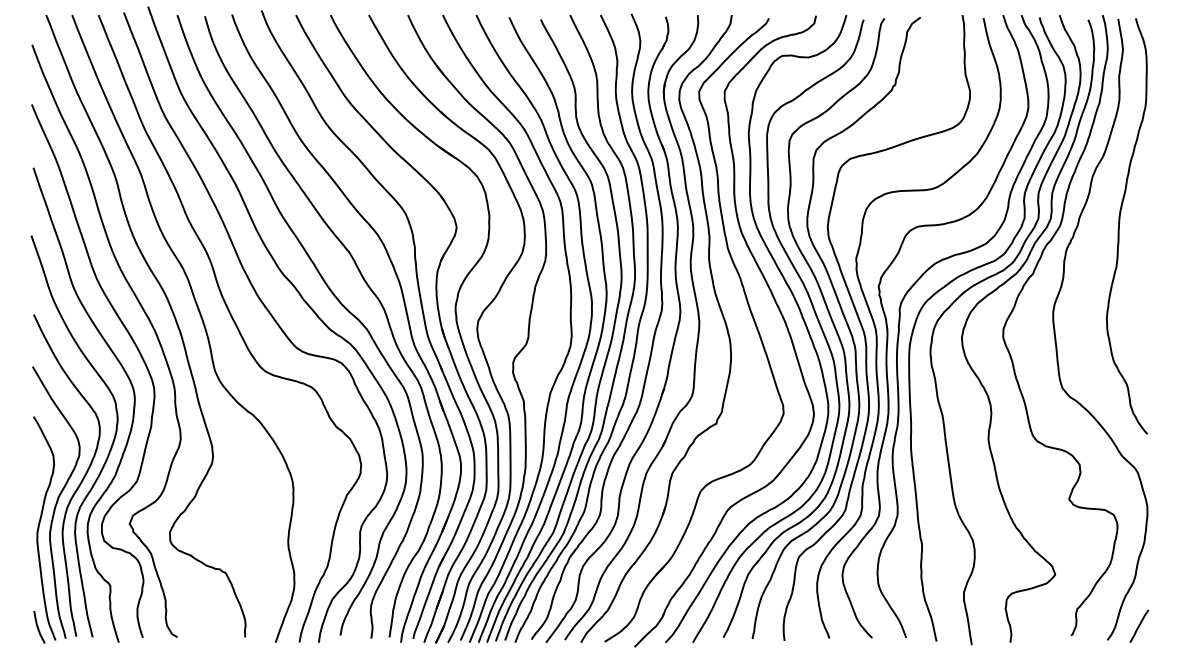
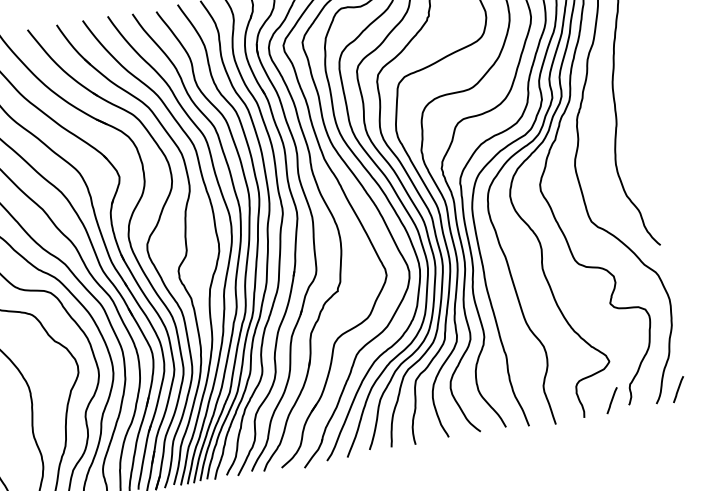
line: (1050, 625) -> (612, 400), added

